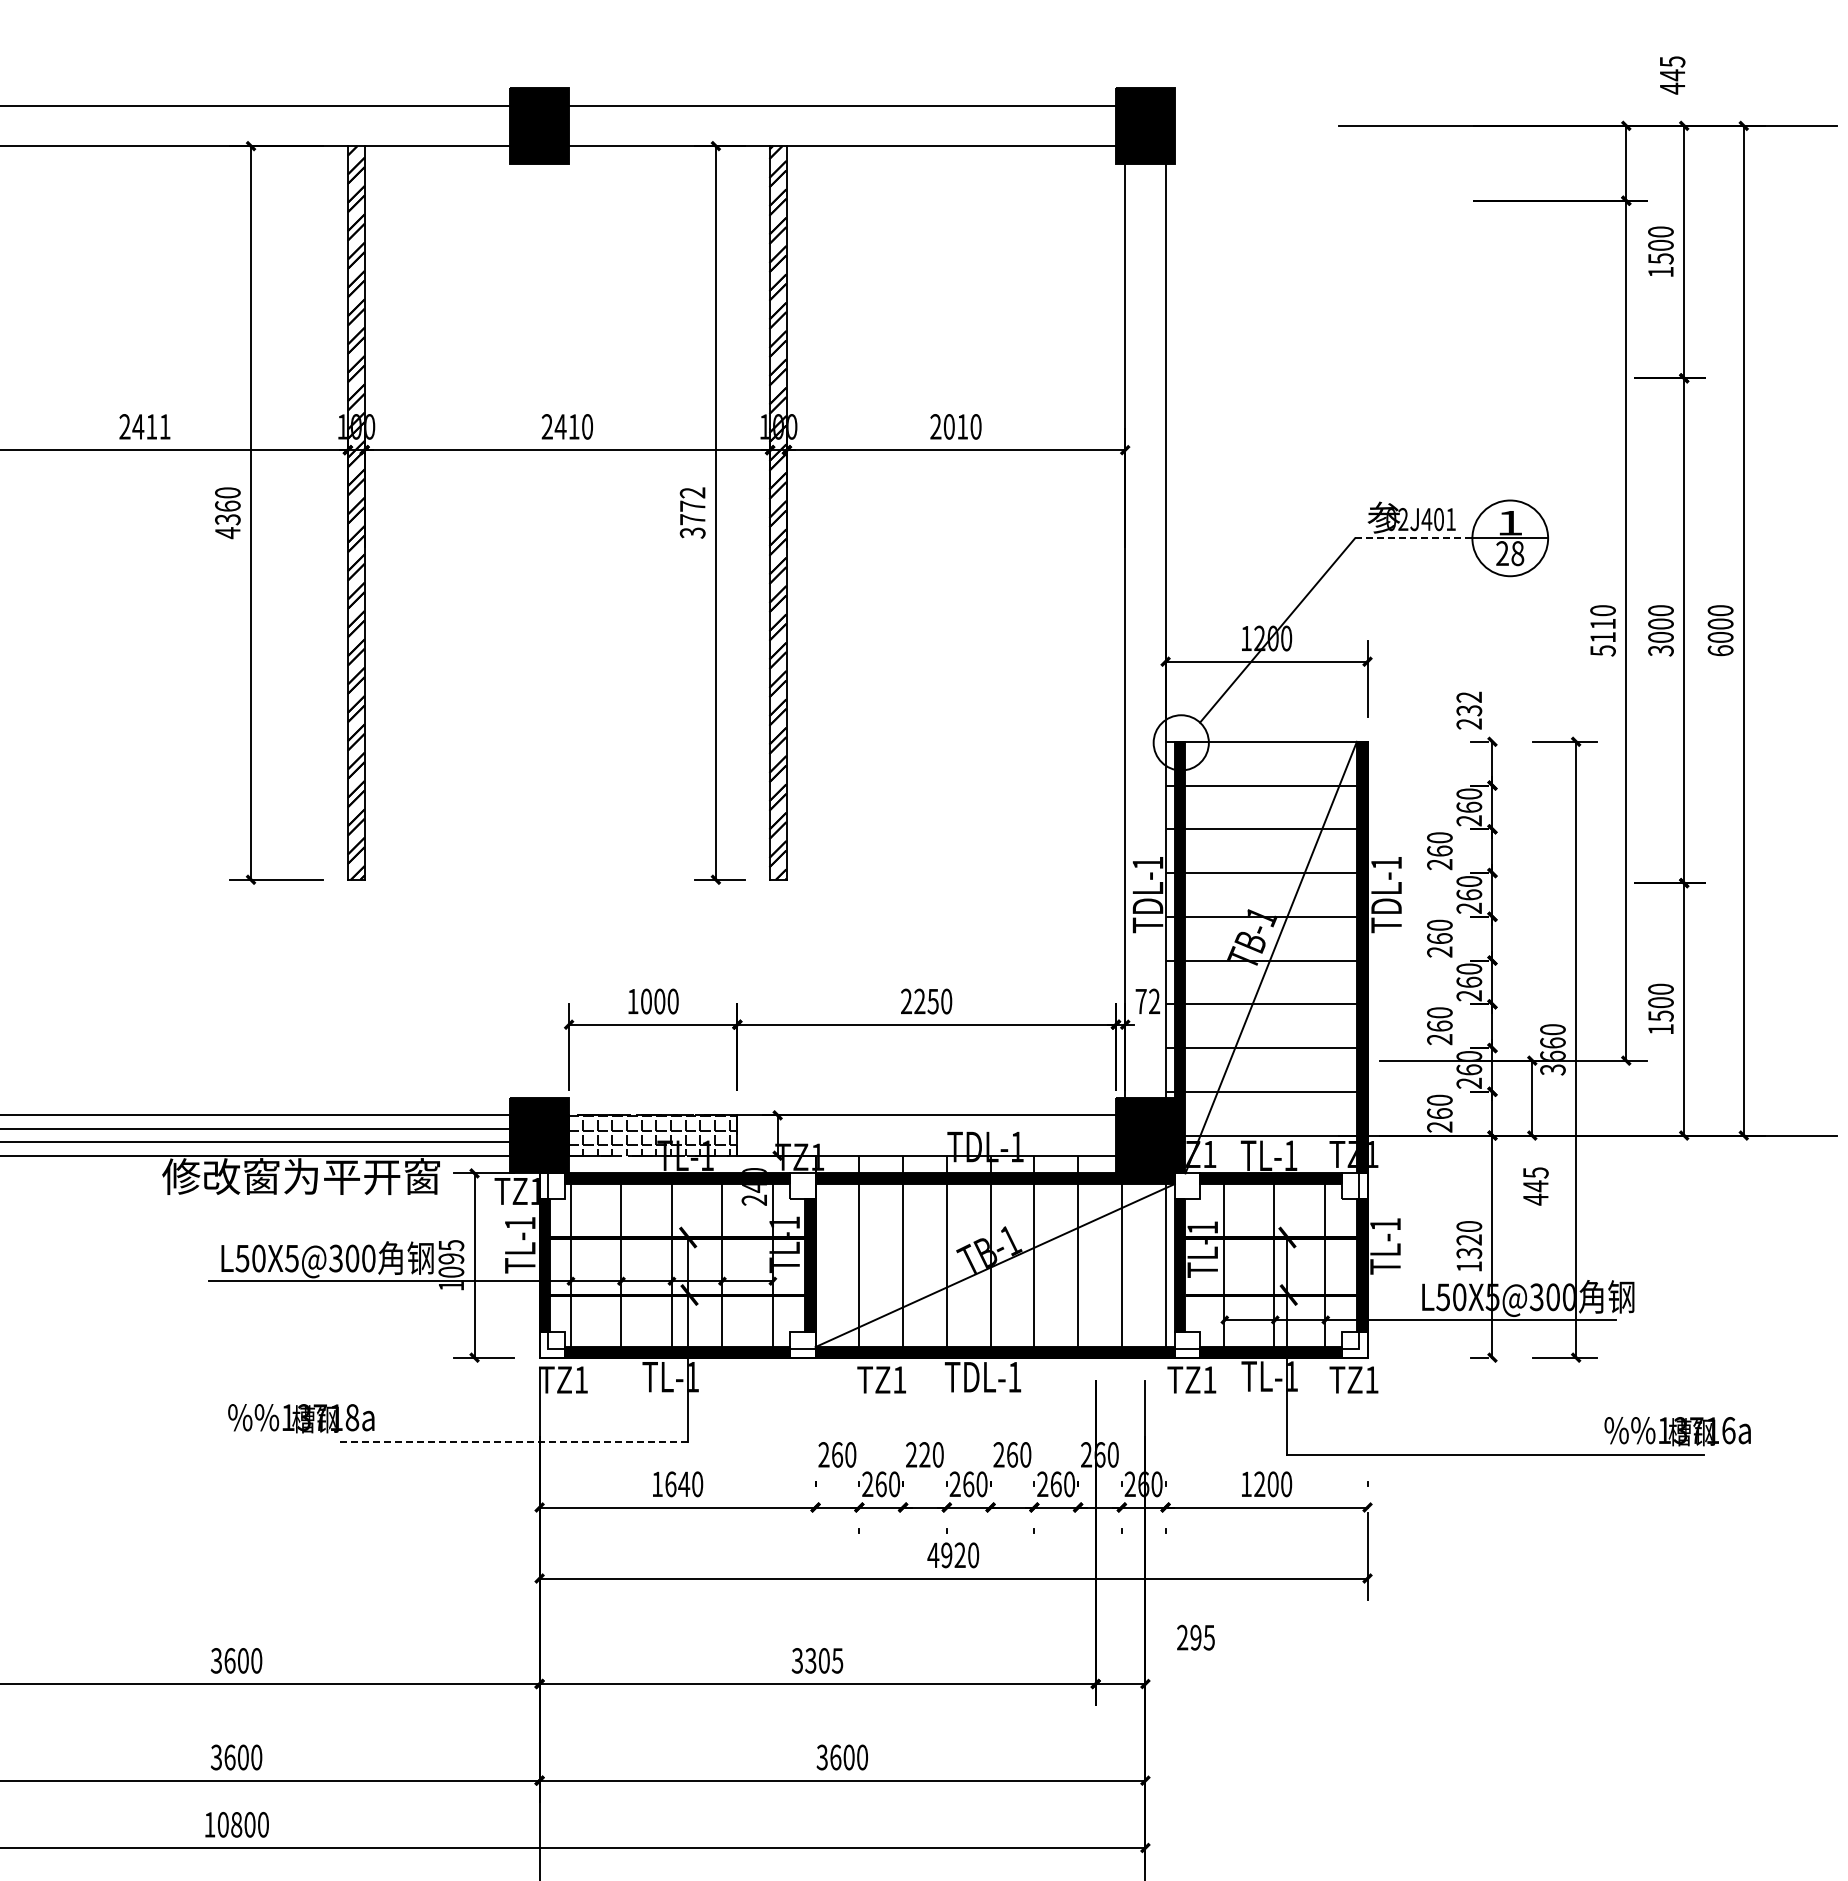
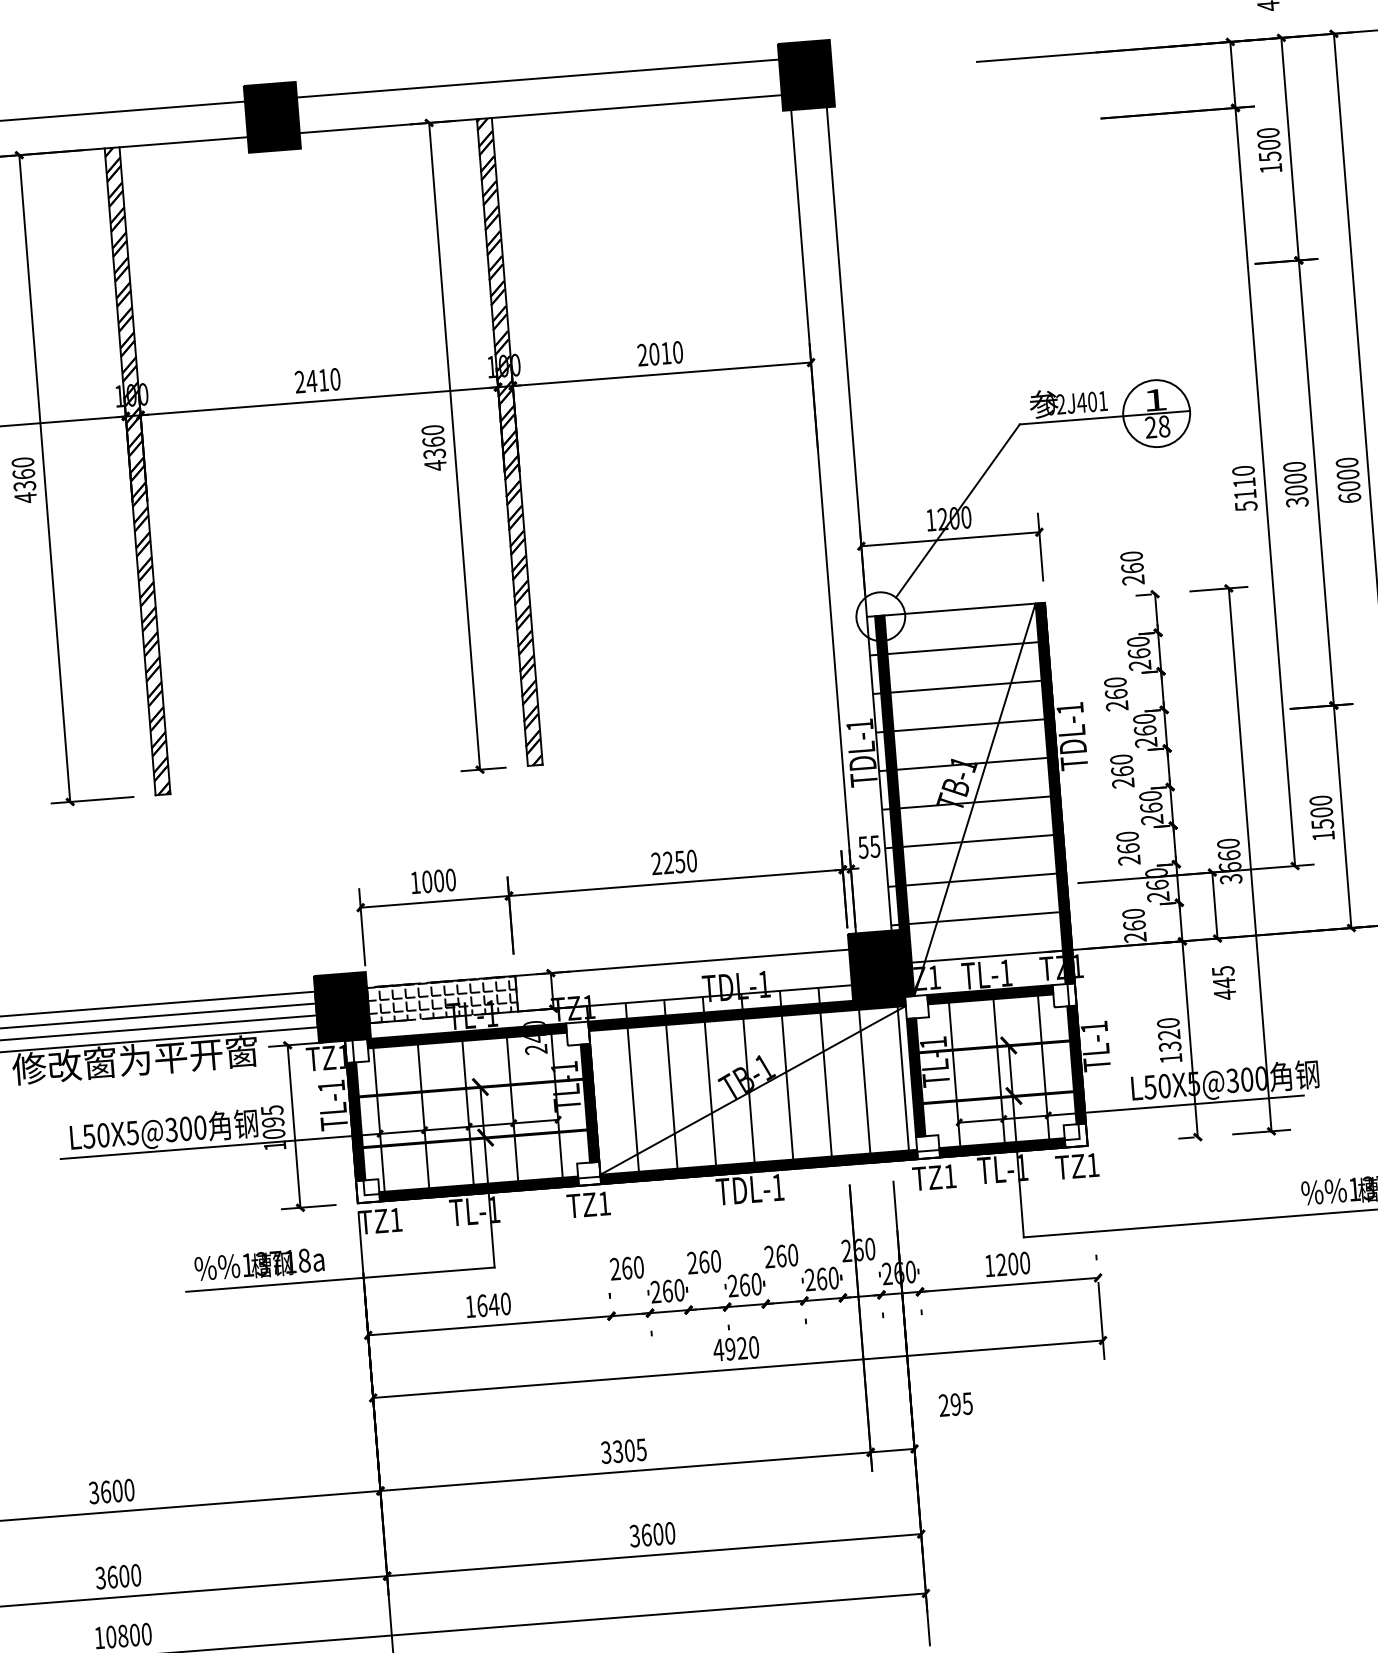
text: (692, 513) -> (434, 448), 3772 -> 4360
line: (1413, 538) -> (1071, 420), dashed -> solid
text: (1469, 703) -> (1132, 562), 232 -> 260
text: (1147, 1001) -> (868, 847), 72 -> 55
text: (881, 1379) -> (588, 1204), moved
text: (301, 1418) -> (259, 1264), moved
line: (513, 1442) -> (340, 1279), dashed -> solid
text: (924, 1454) -> (703, 1261), 220 -> 260

